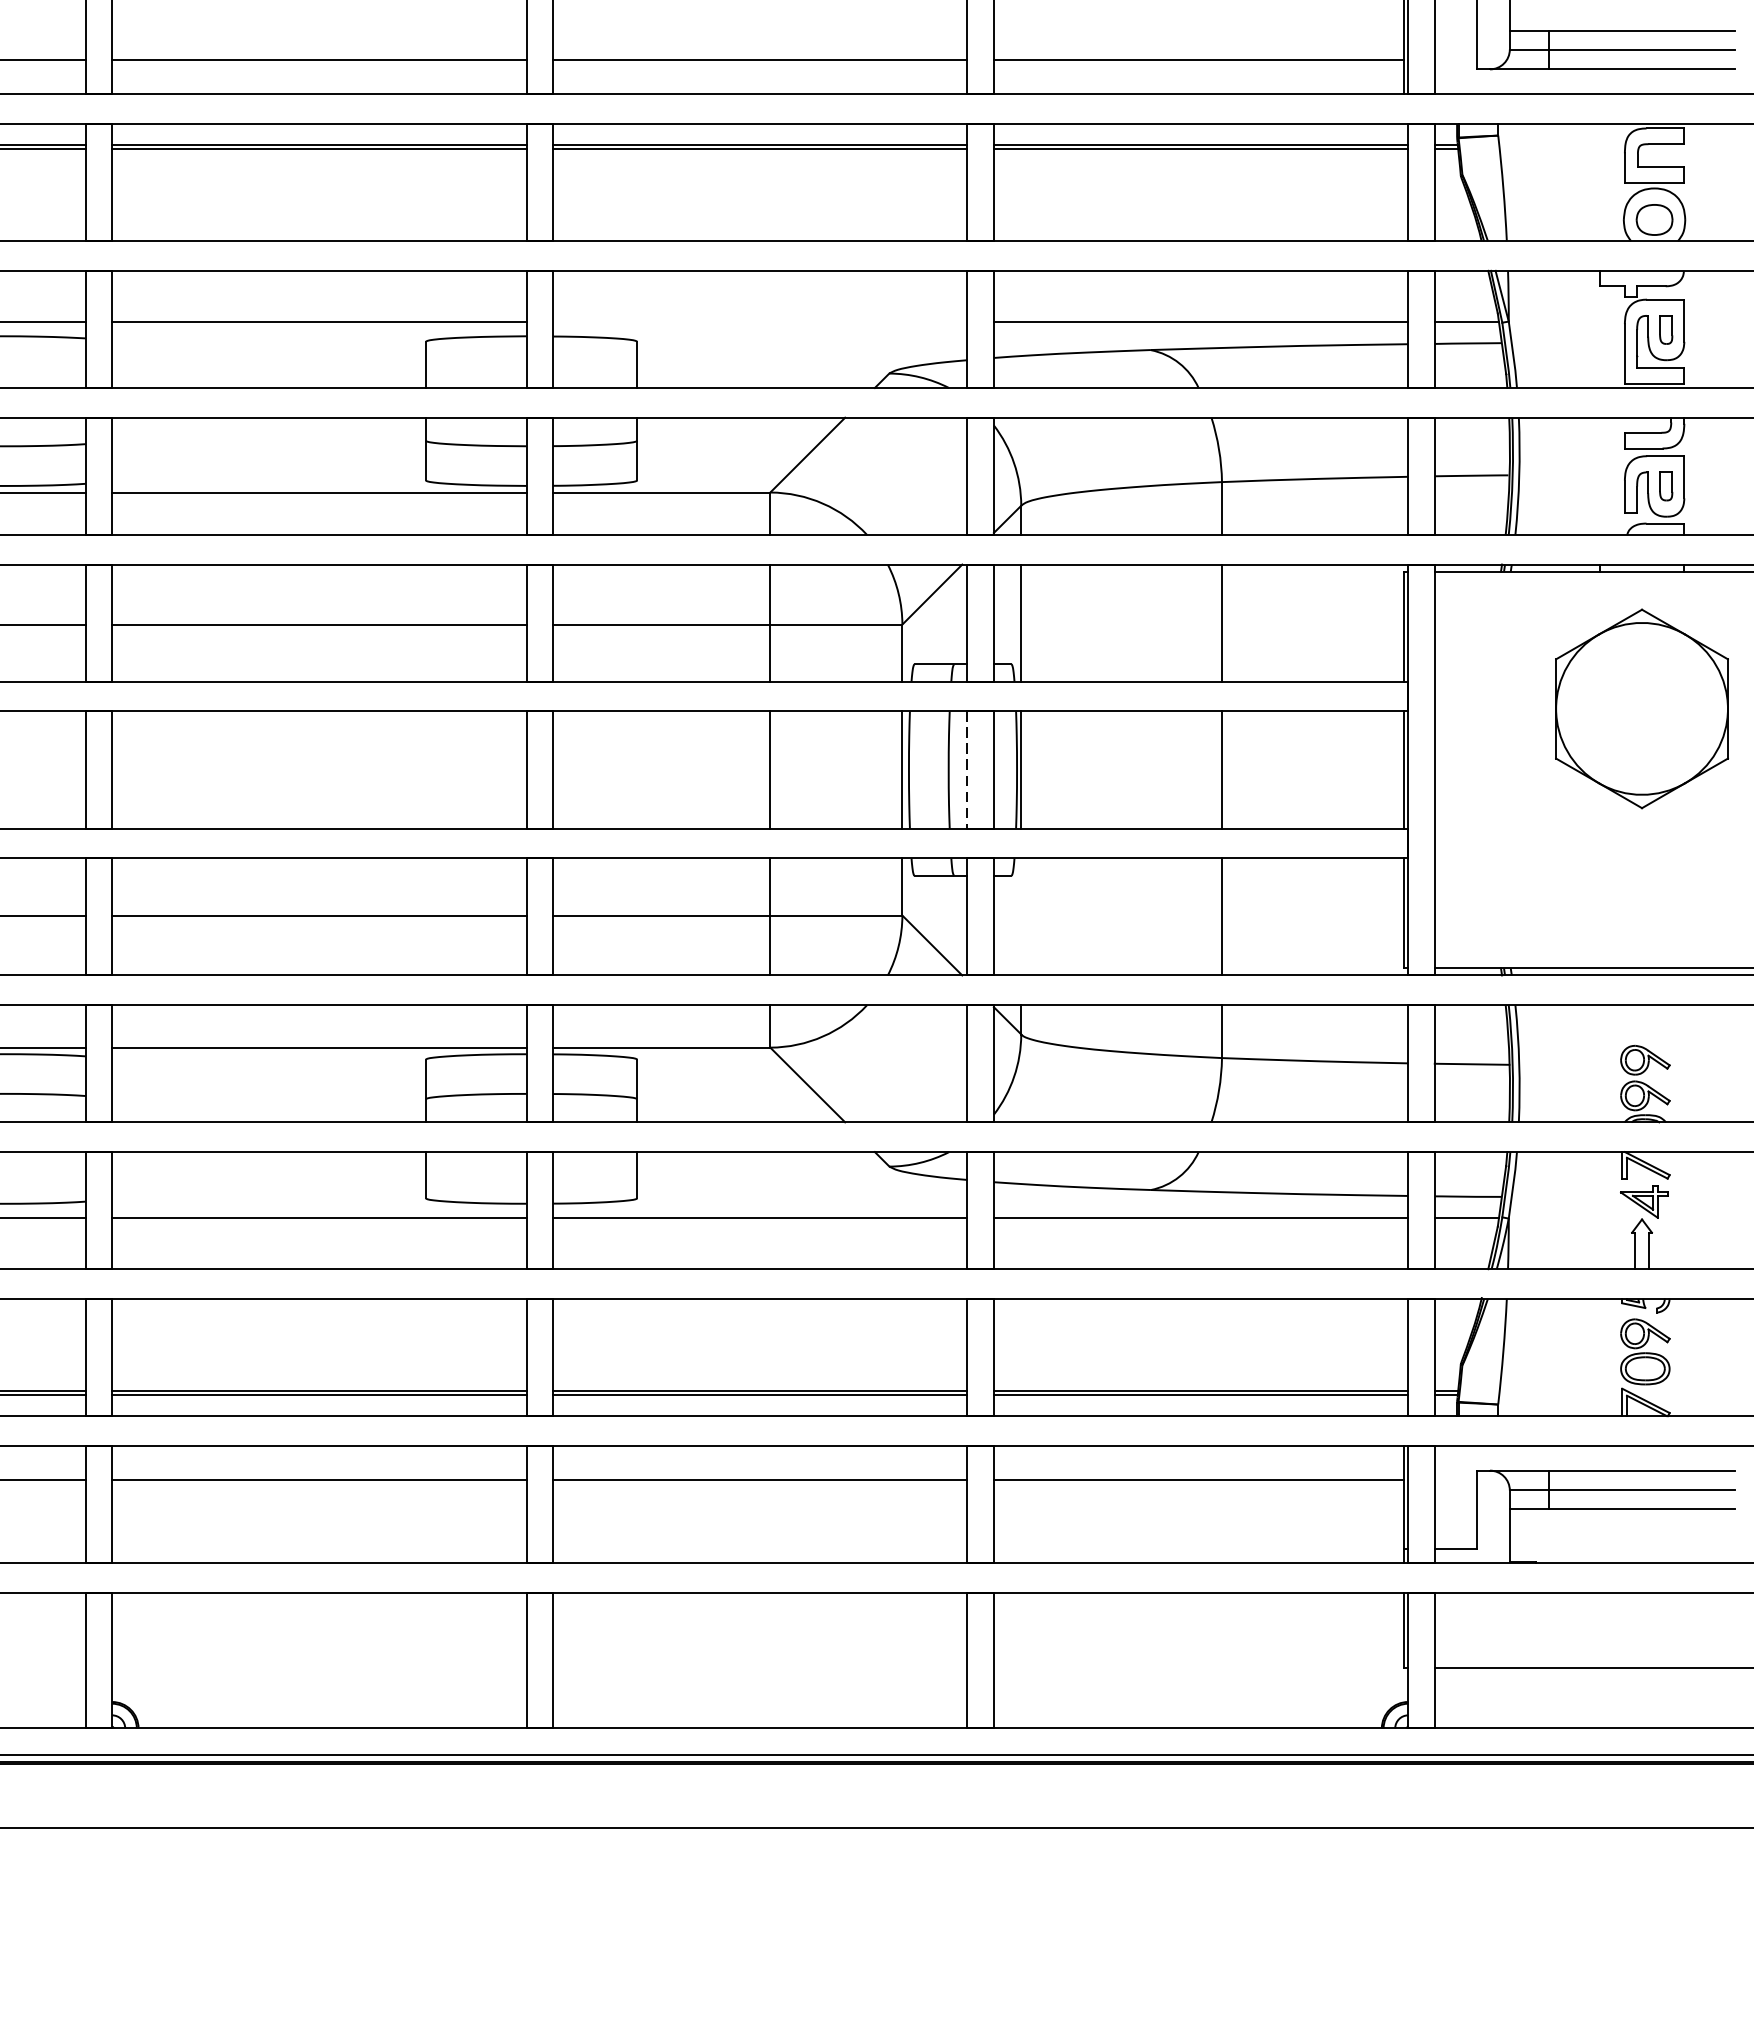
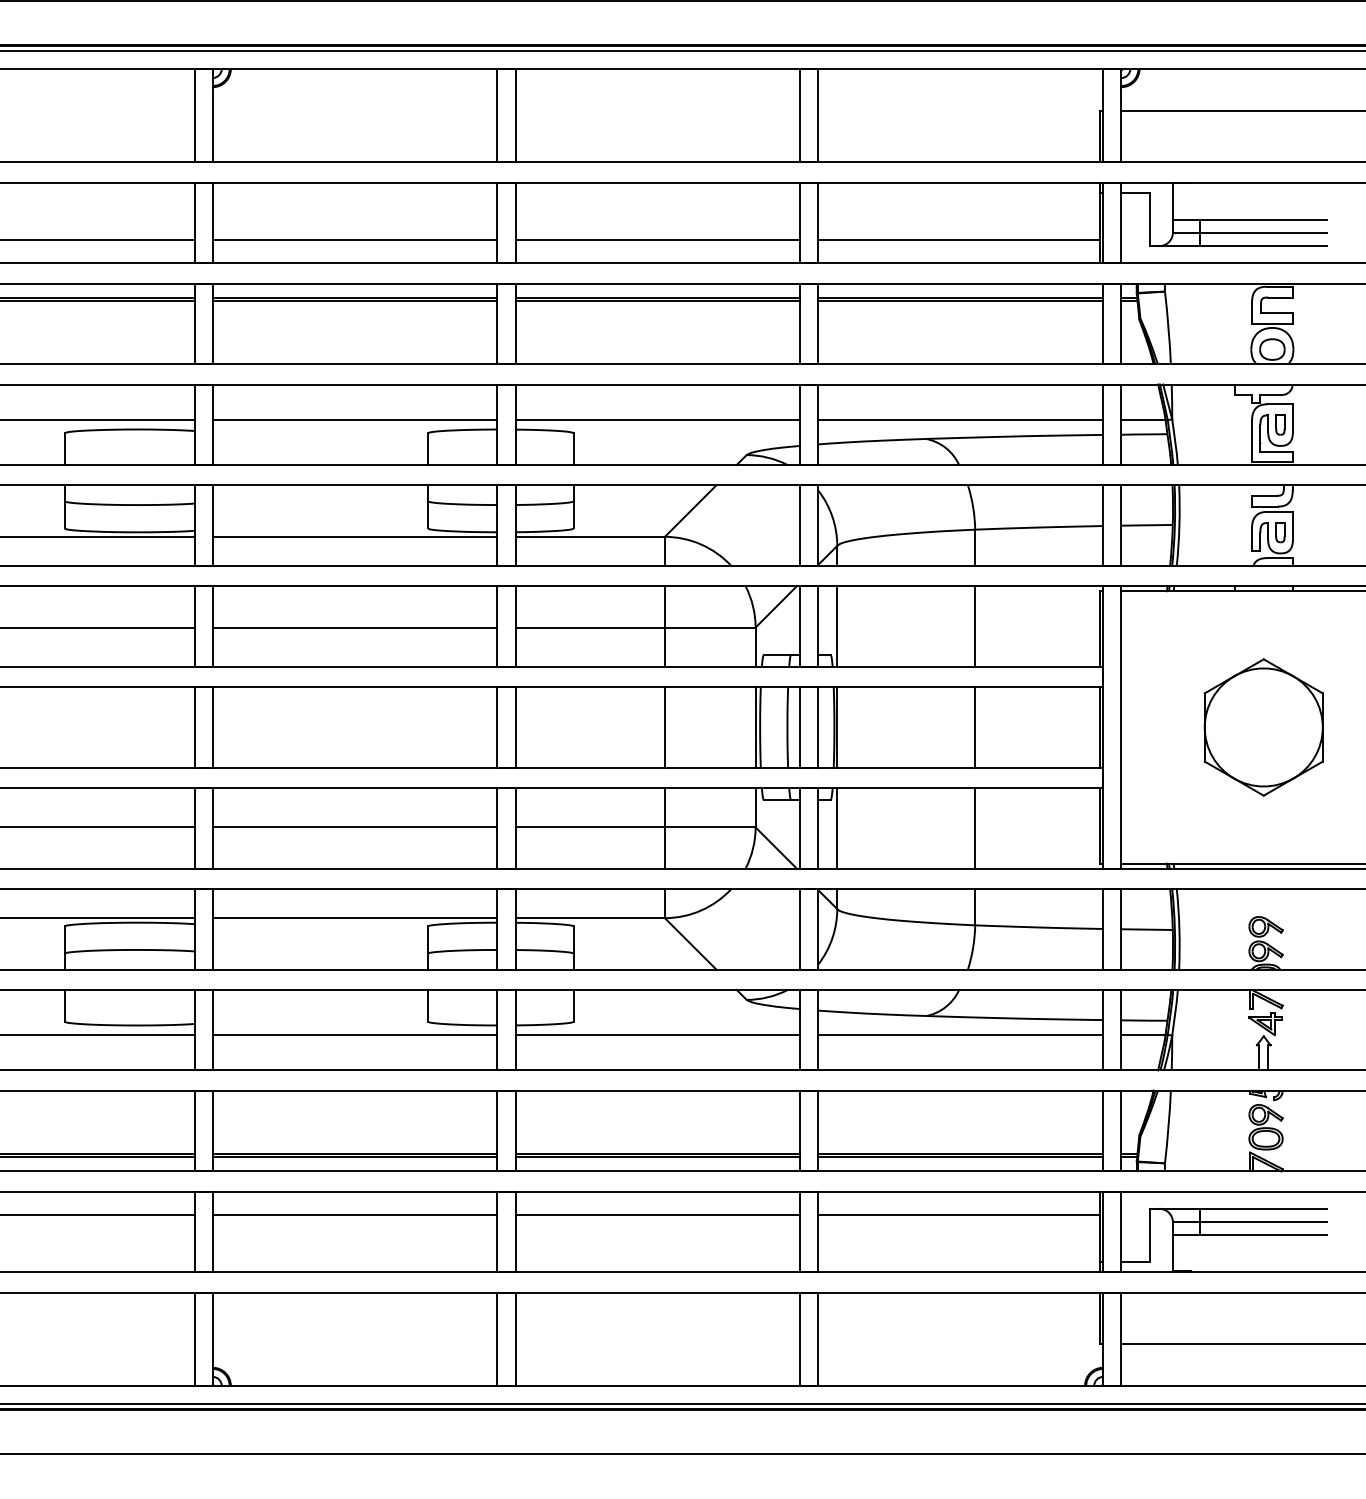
line: (759, 321) -> (657, 419), added
part: (1641, 708) -> (1263, 727), moved
line: (967, 770) -> (800, 727), dashed -> solid
line: (1021, 917) -> (837, 828), added

